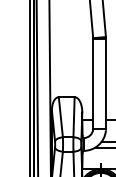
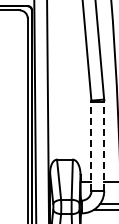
line: (93, 84) -> (91, 146), solid -> dashed
line: (106, 84) -> (104, 146), solid -> dashed

